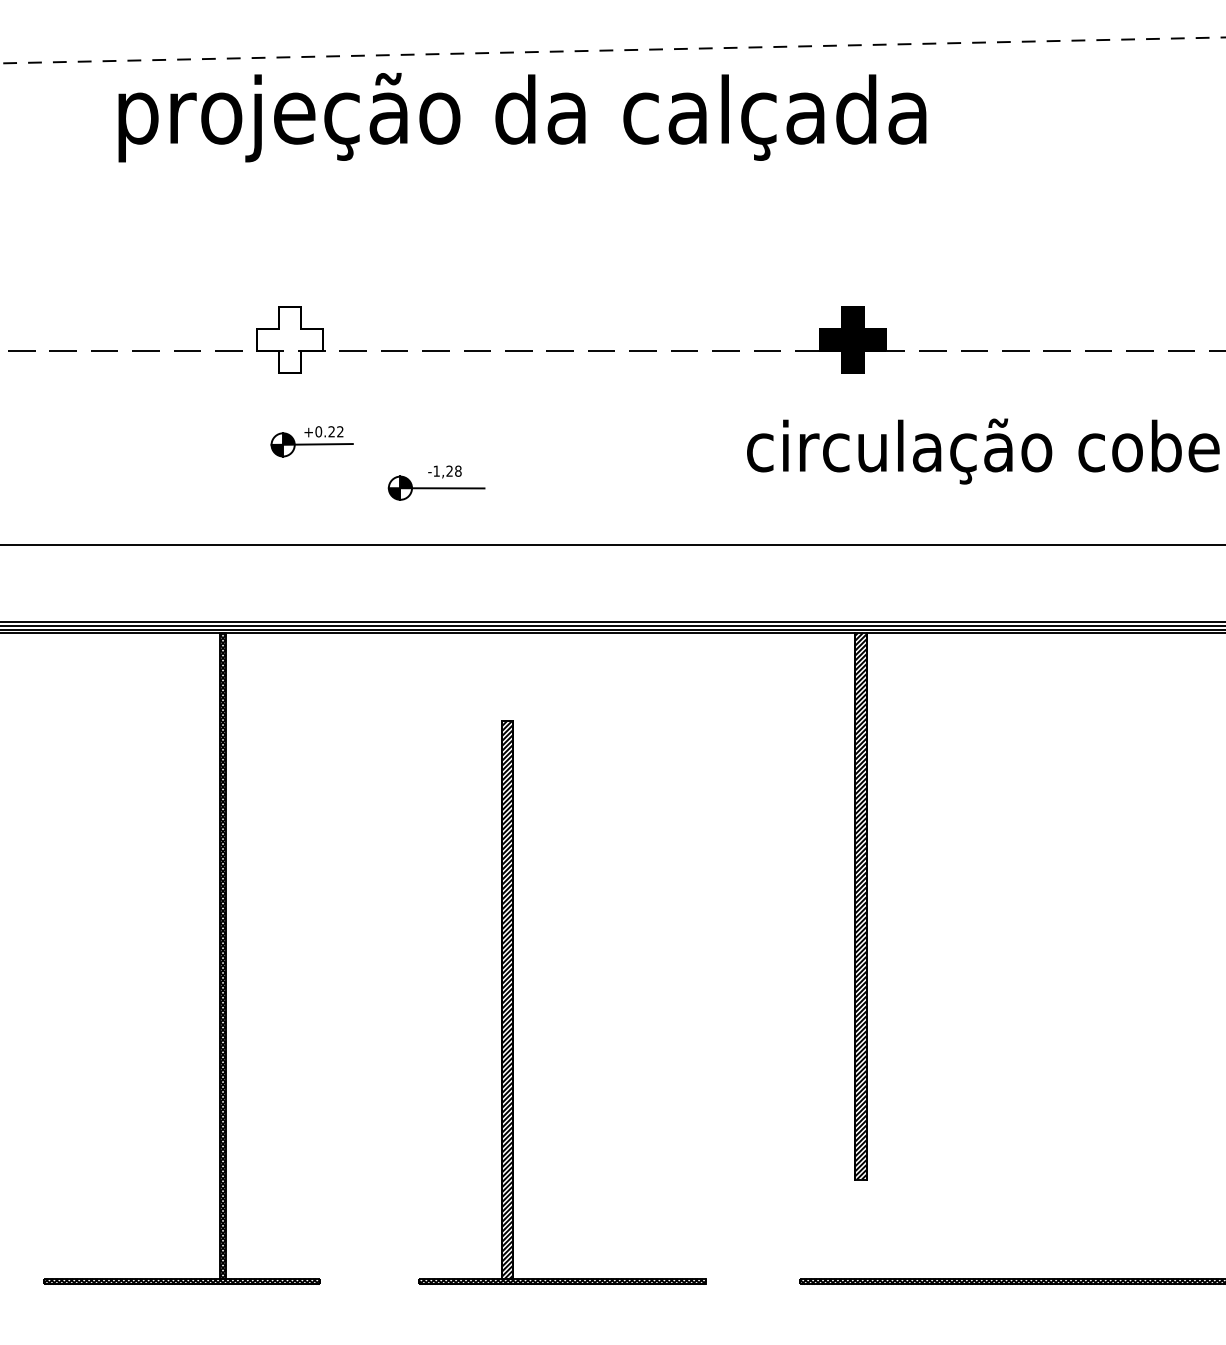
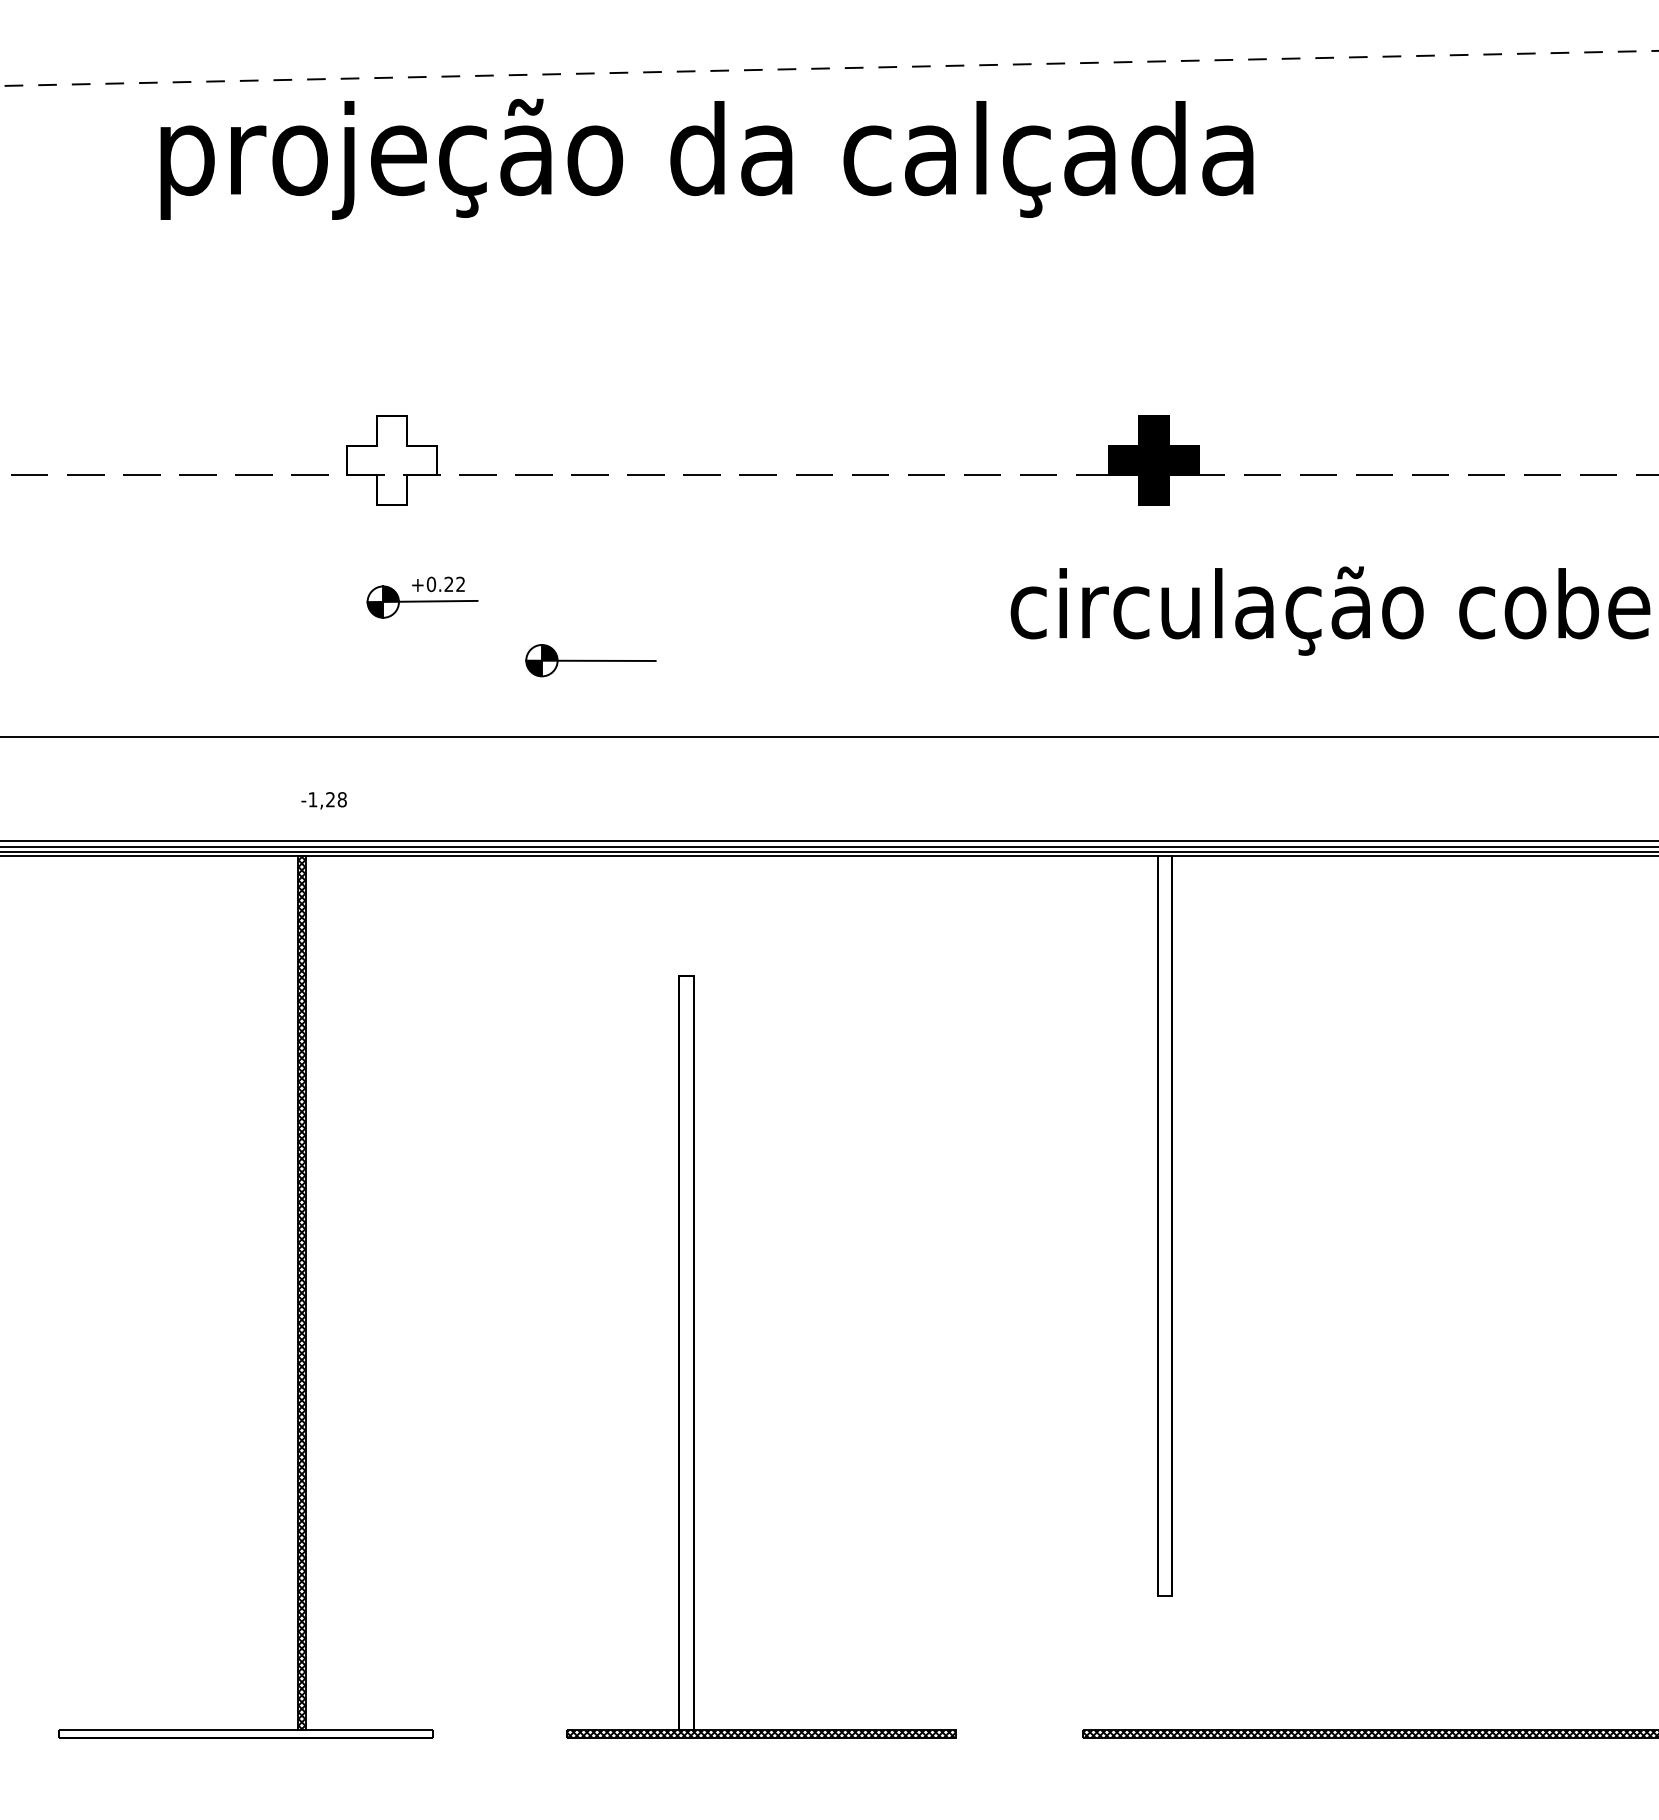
text: (444, 471) -> (323, 800), moved
hatch: (860, 905) -> (1164, 1225), removed
hatch: (507, 999) -> (686, 1352), removed
hatch: (181, 1281) -> (245, 1733), removed

